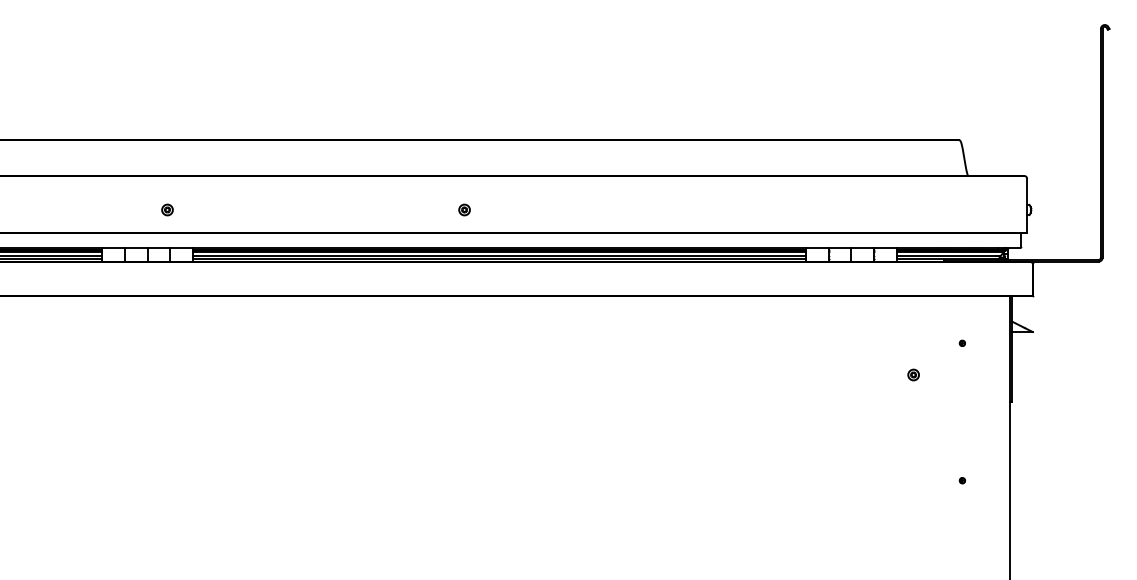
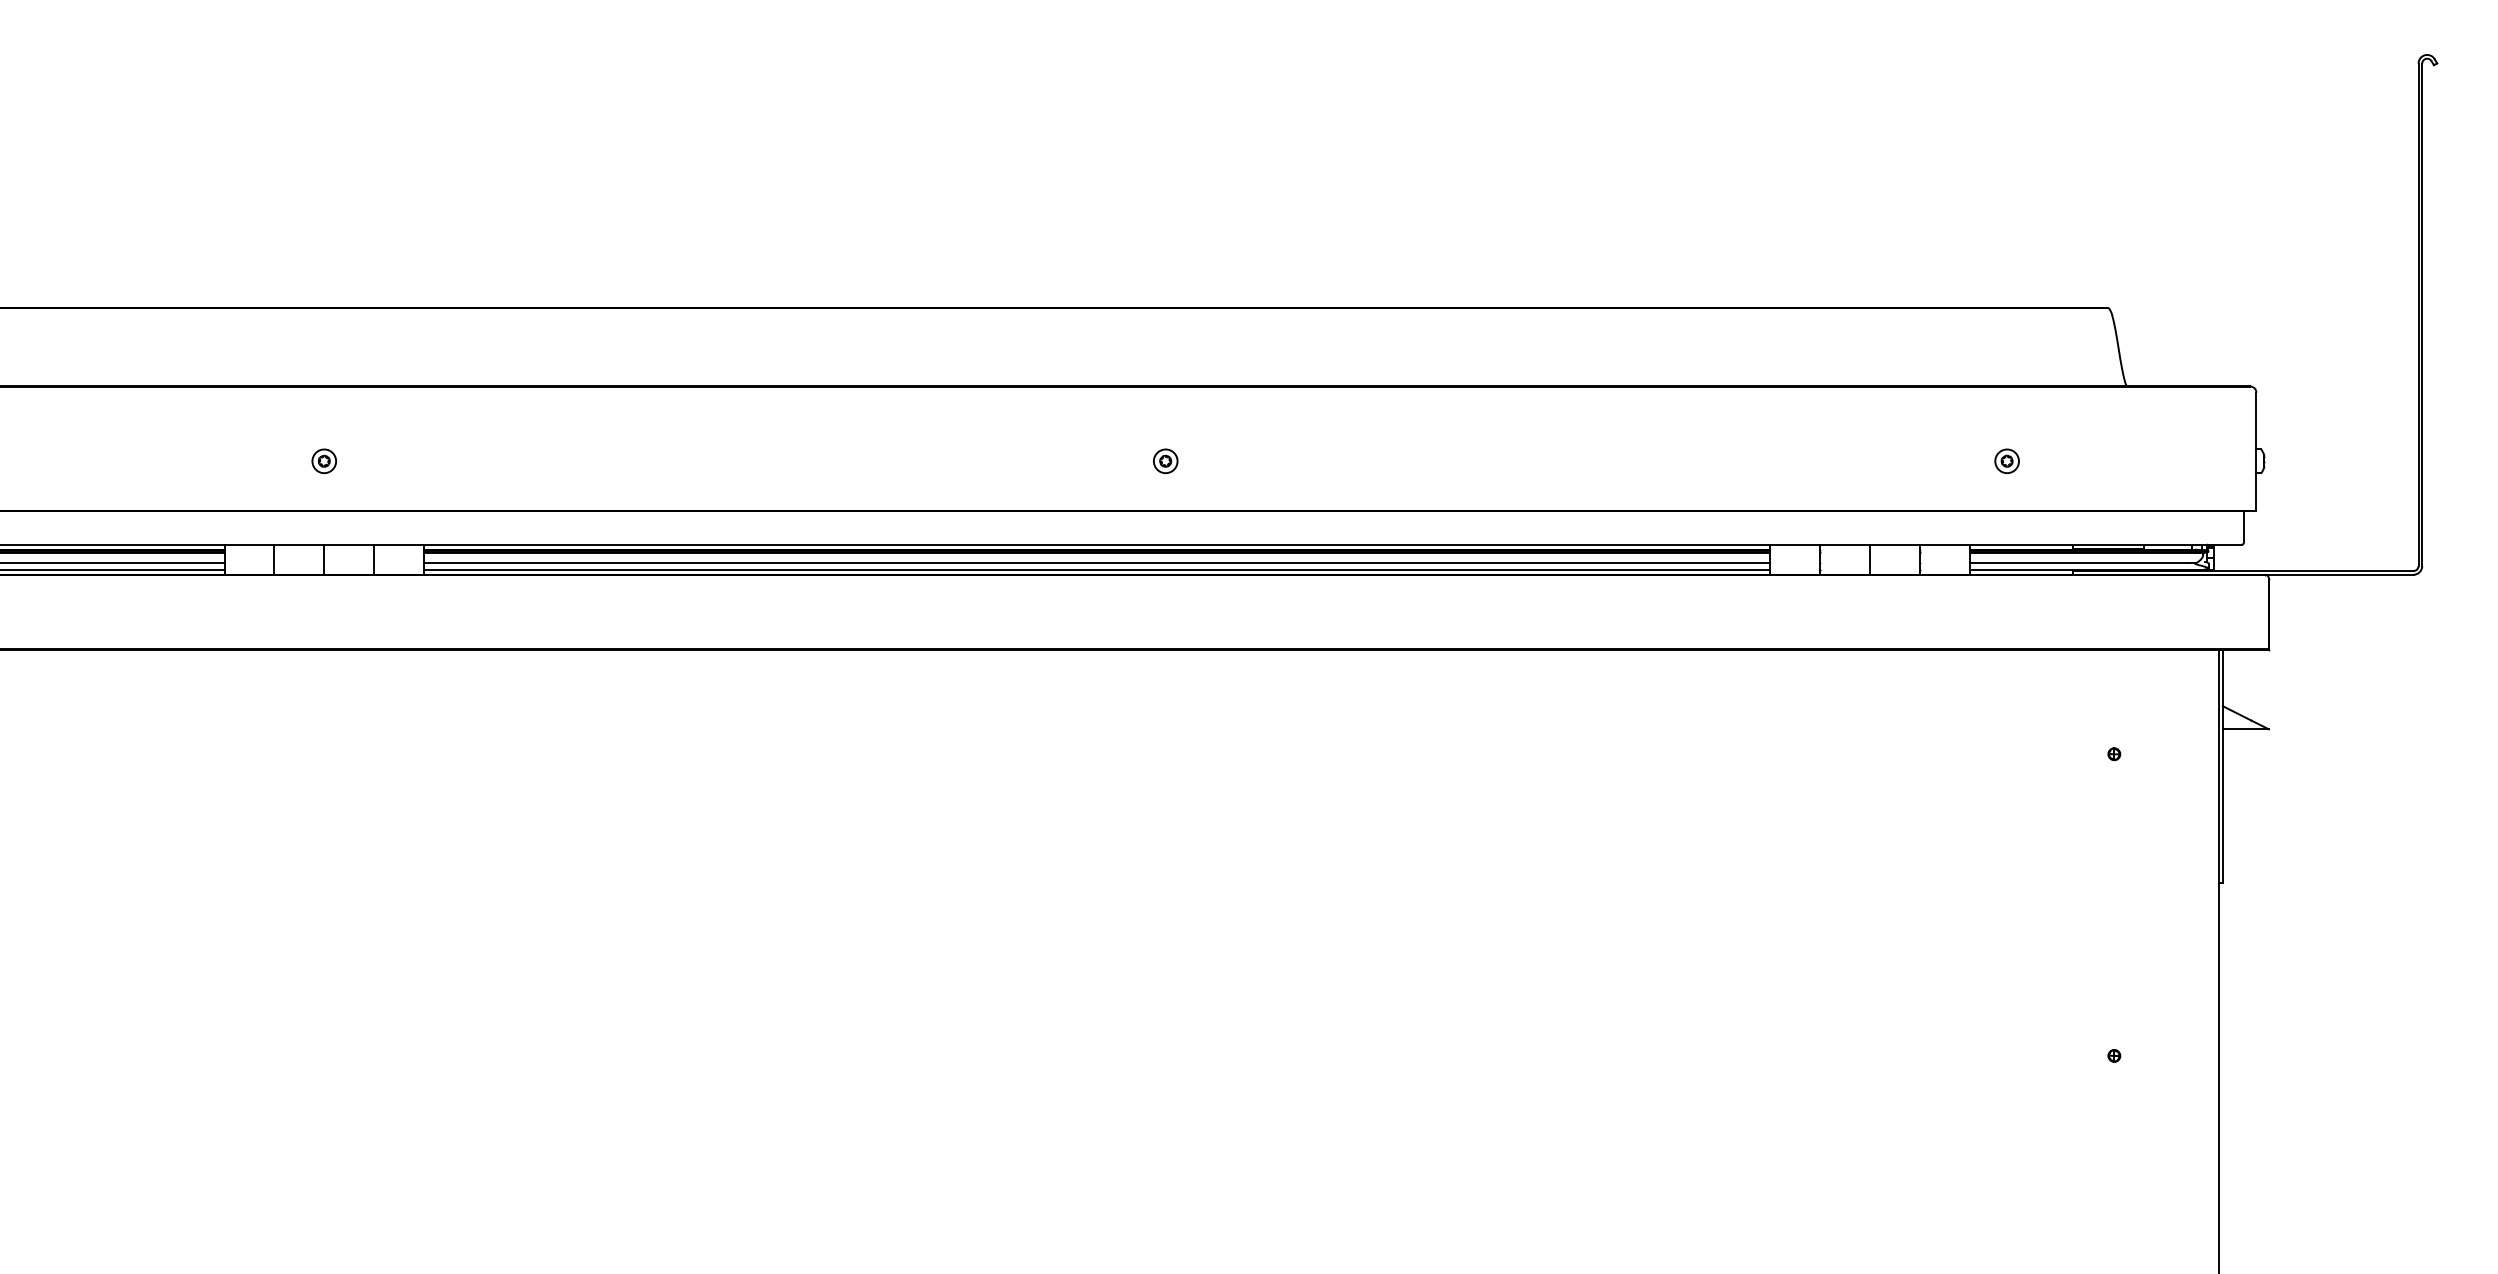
part: (167, 209) -> (324, 460), moved
part: (464, 209) -> (1165, 460), moved
part: (913, 374) -> (2006, 460), moved

